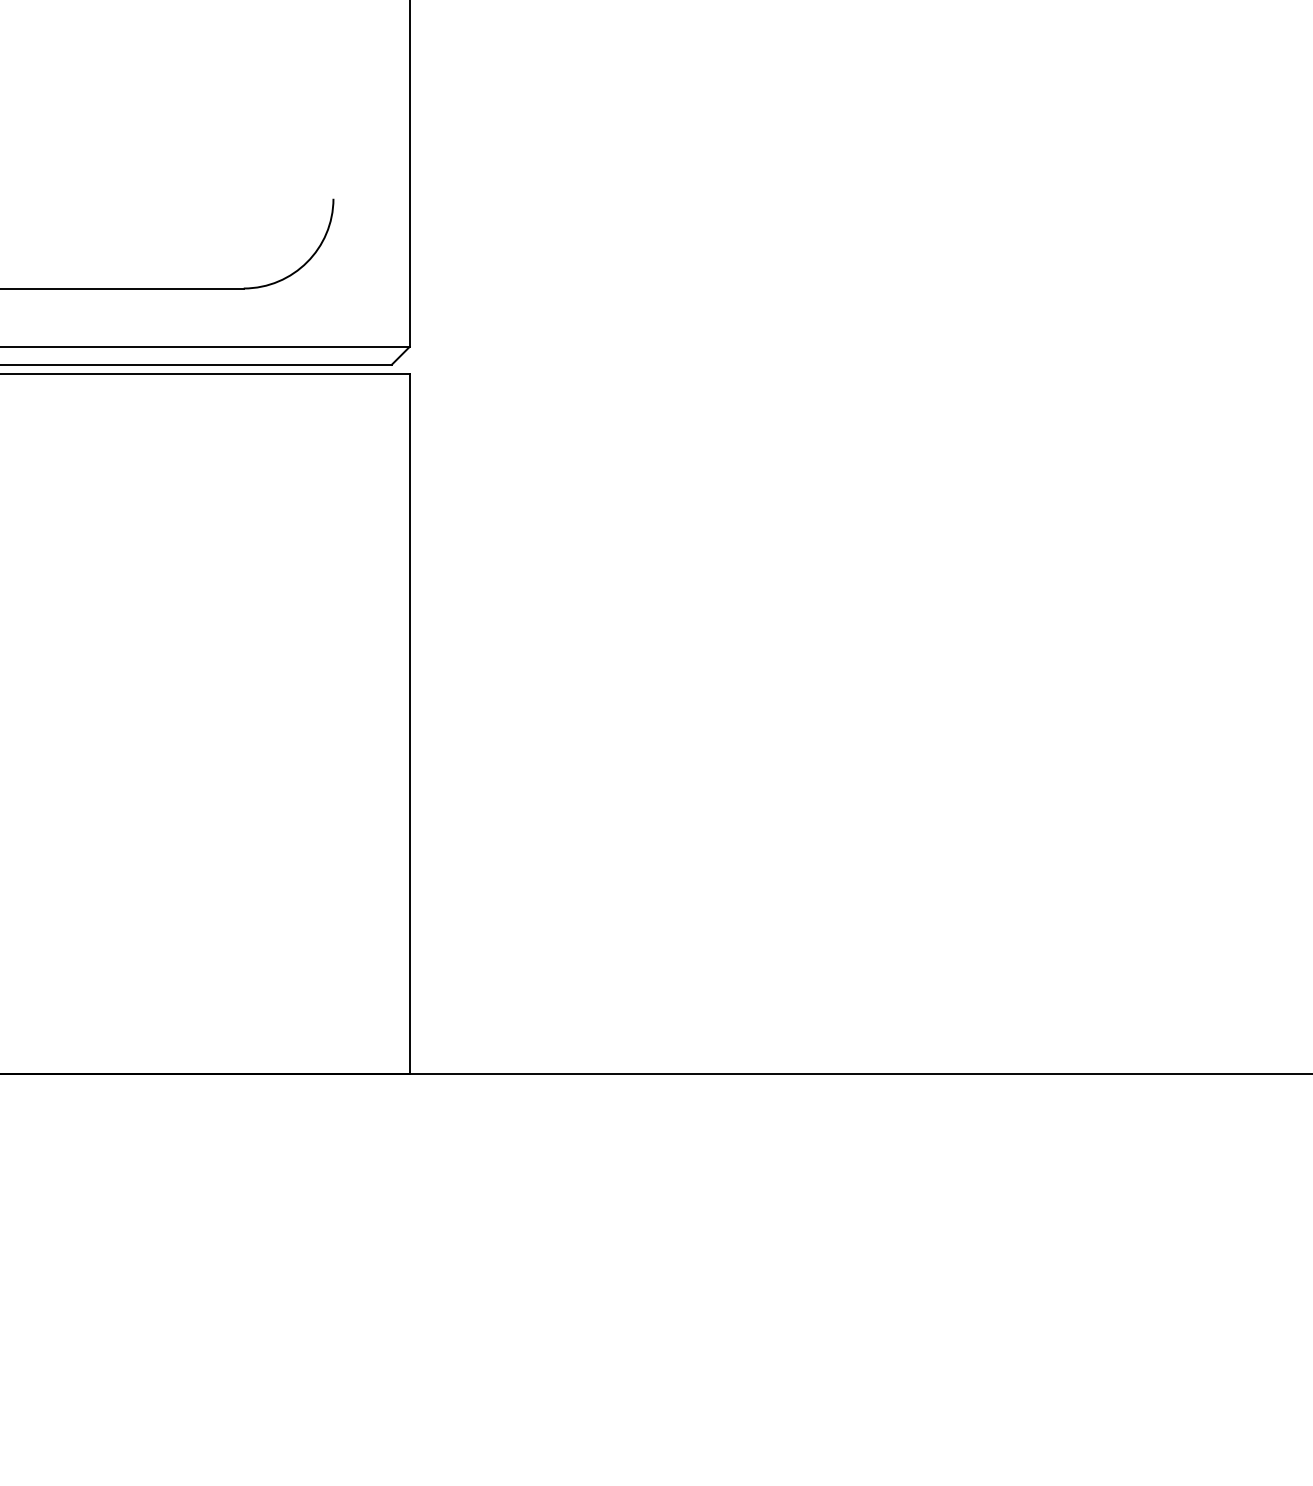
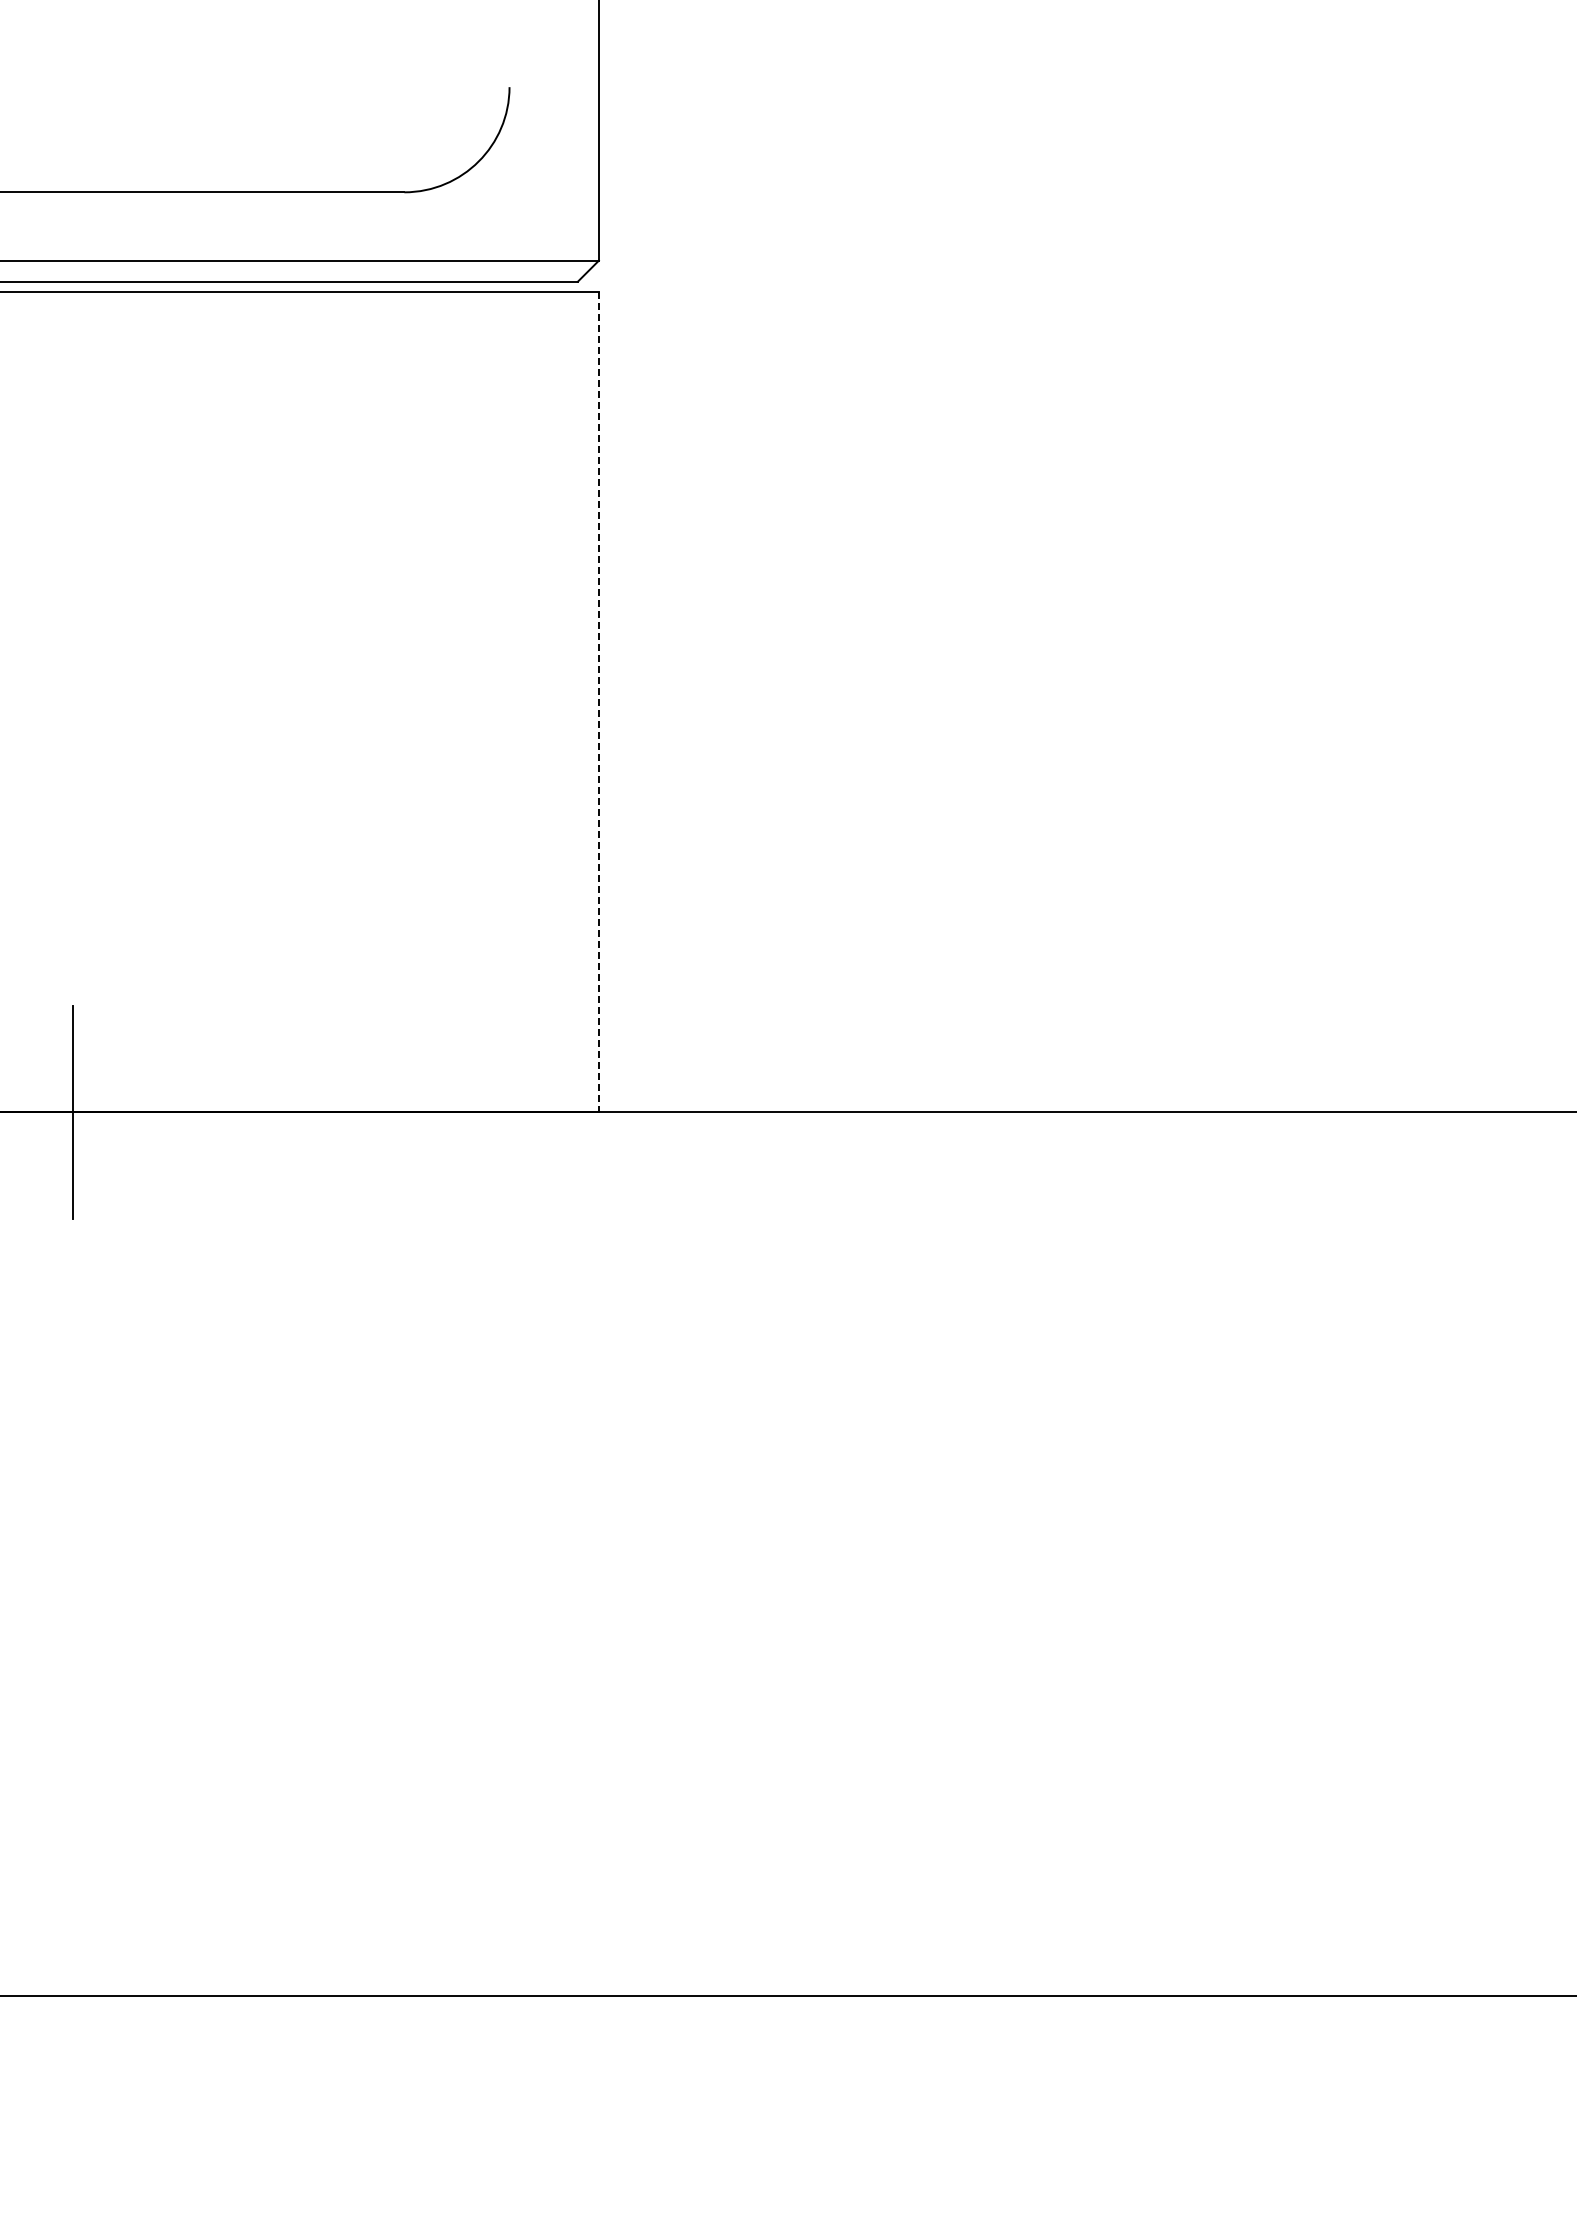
line: (409, 723) -> (598, 702), solid -> dashed

